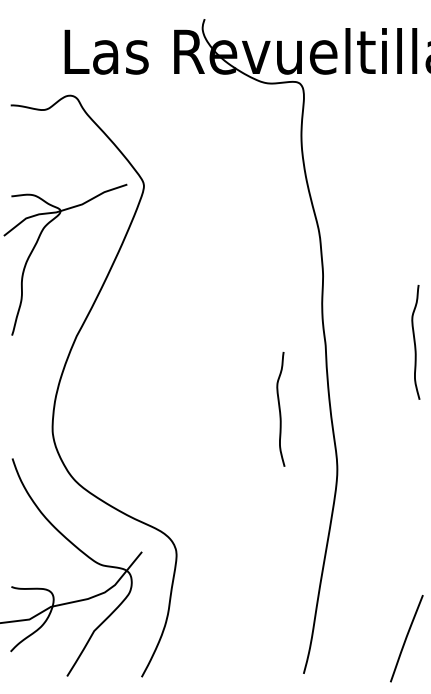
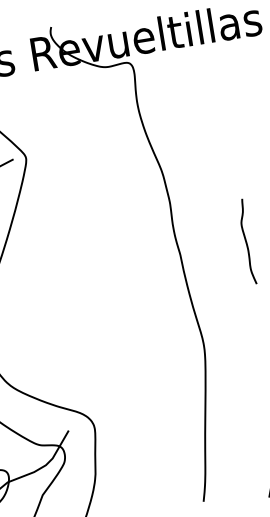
curve: (280, 409) -> (154, 308), removed

